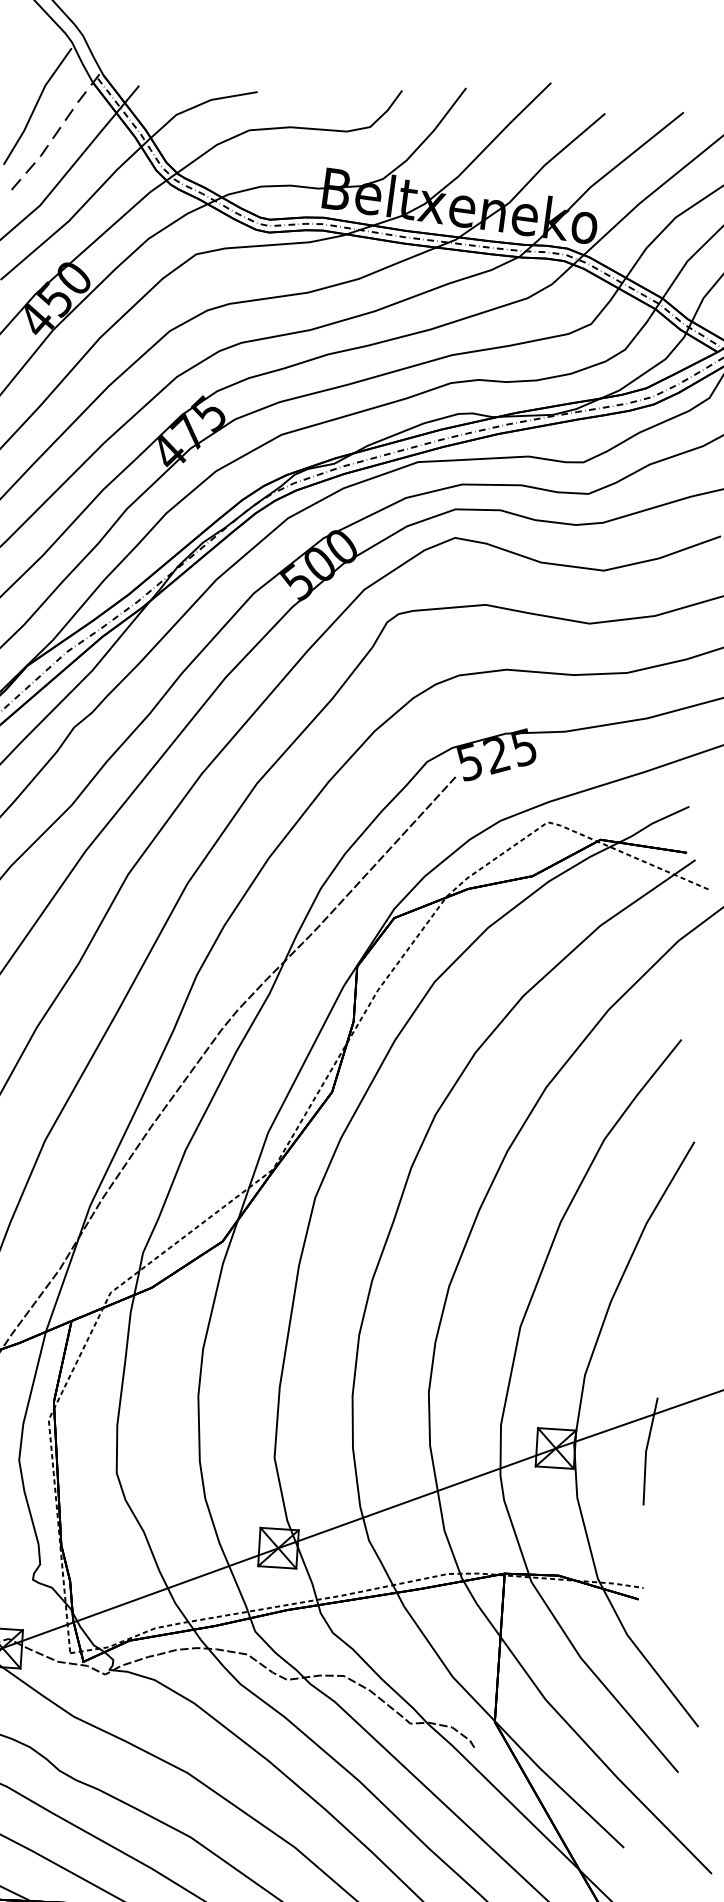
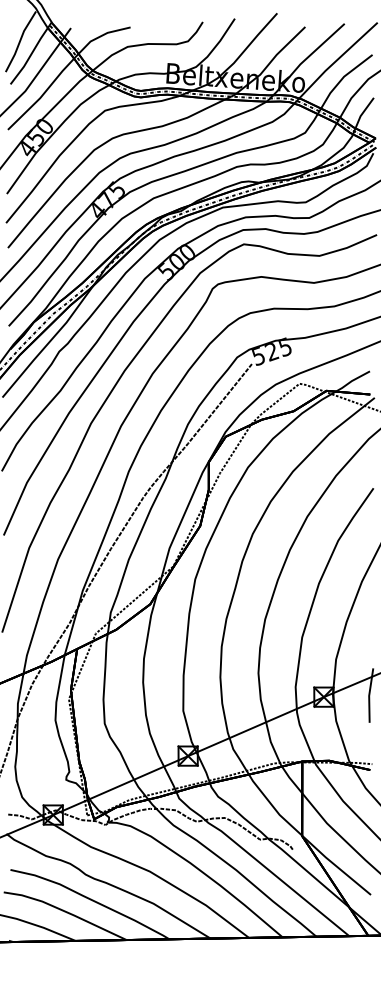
line: (57, 131) -> (31, 53), dashed -> solid

